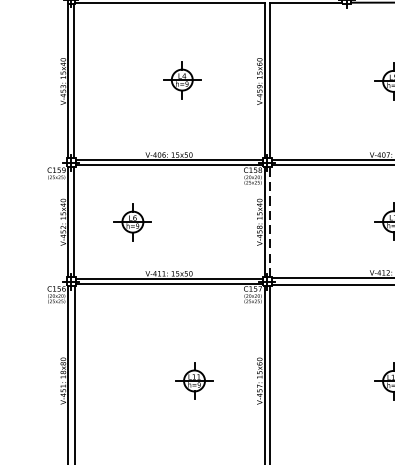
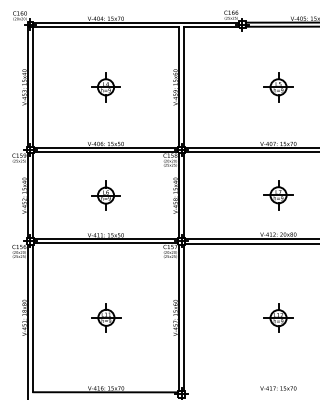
part: (181, 80) -> (105, 87), moved
part: (132, 221) -> (105, 195), moved
line: (270, 221) -> (183, 195), dashed -> solid
part: (194, 380) -> (106, 317), moved

